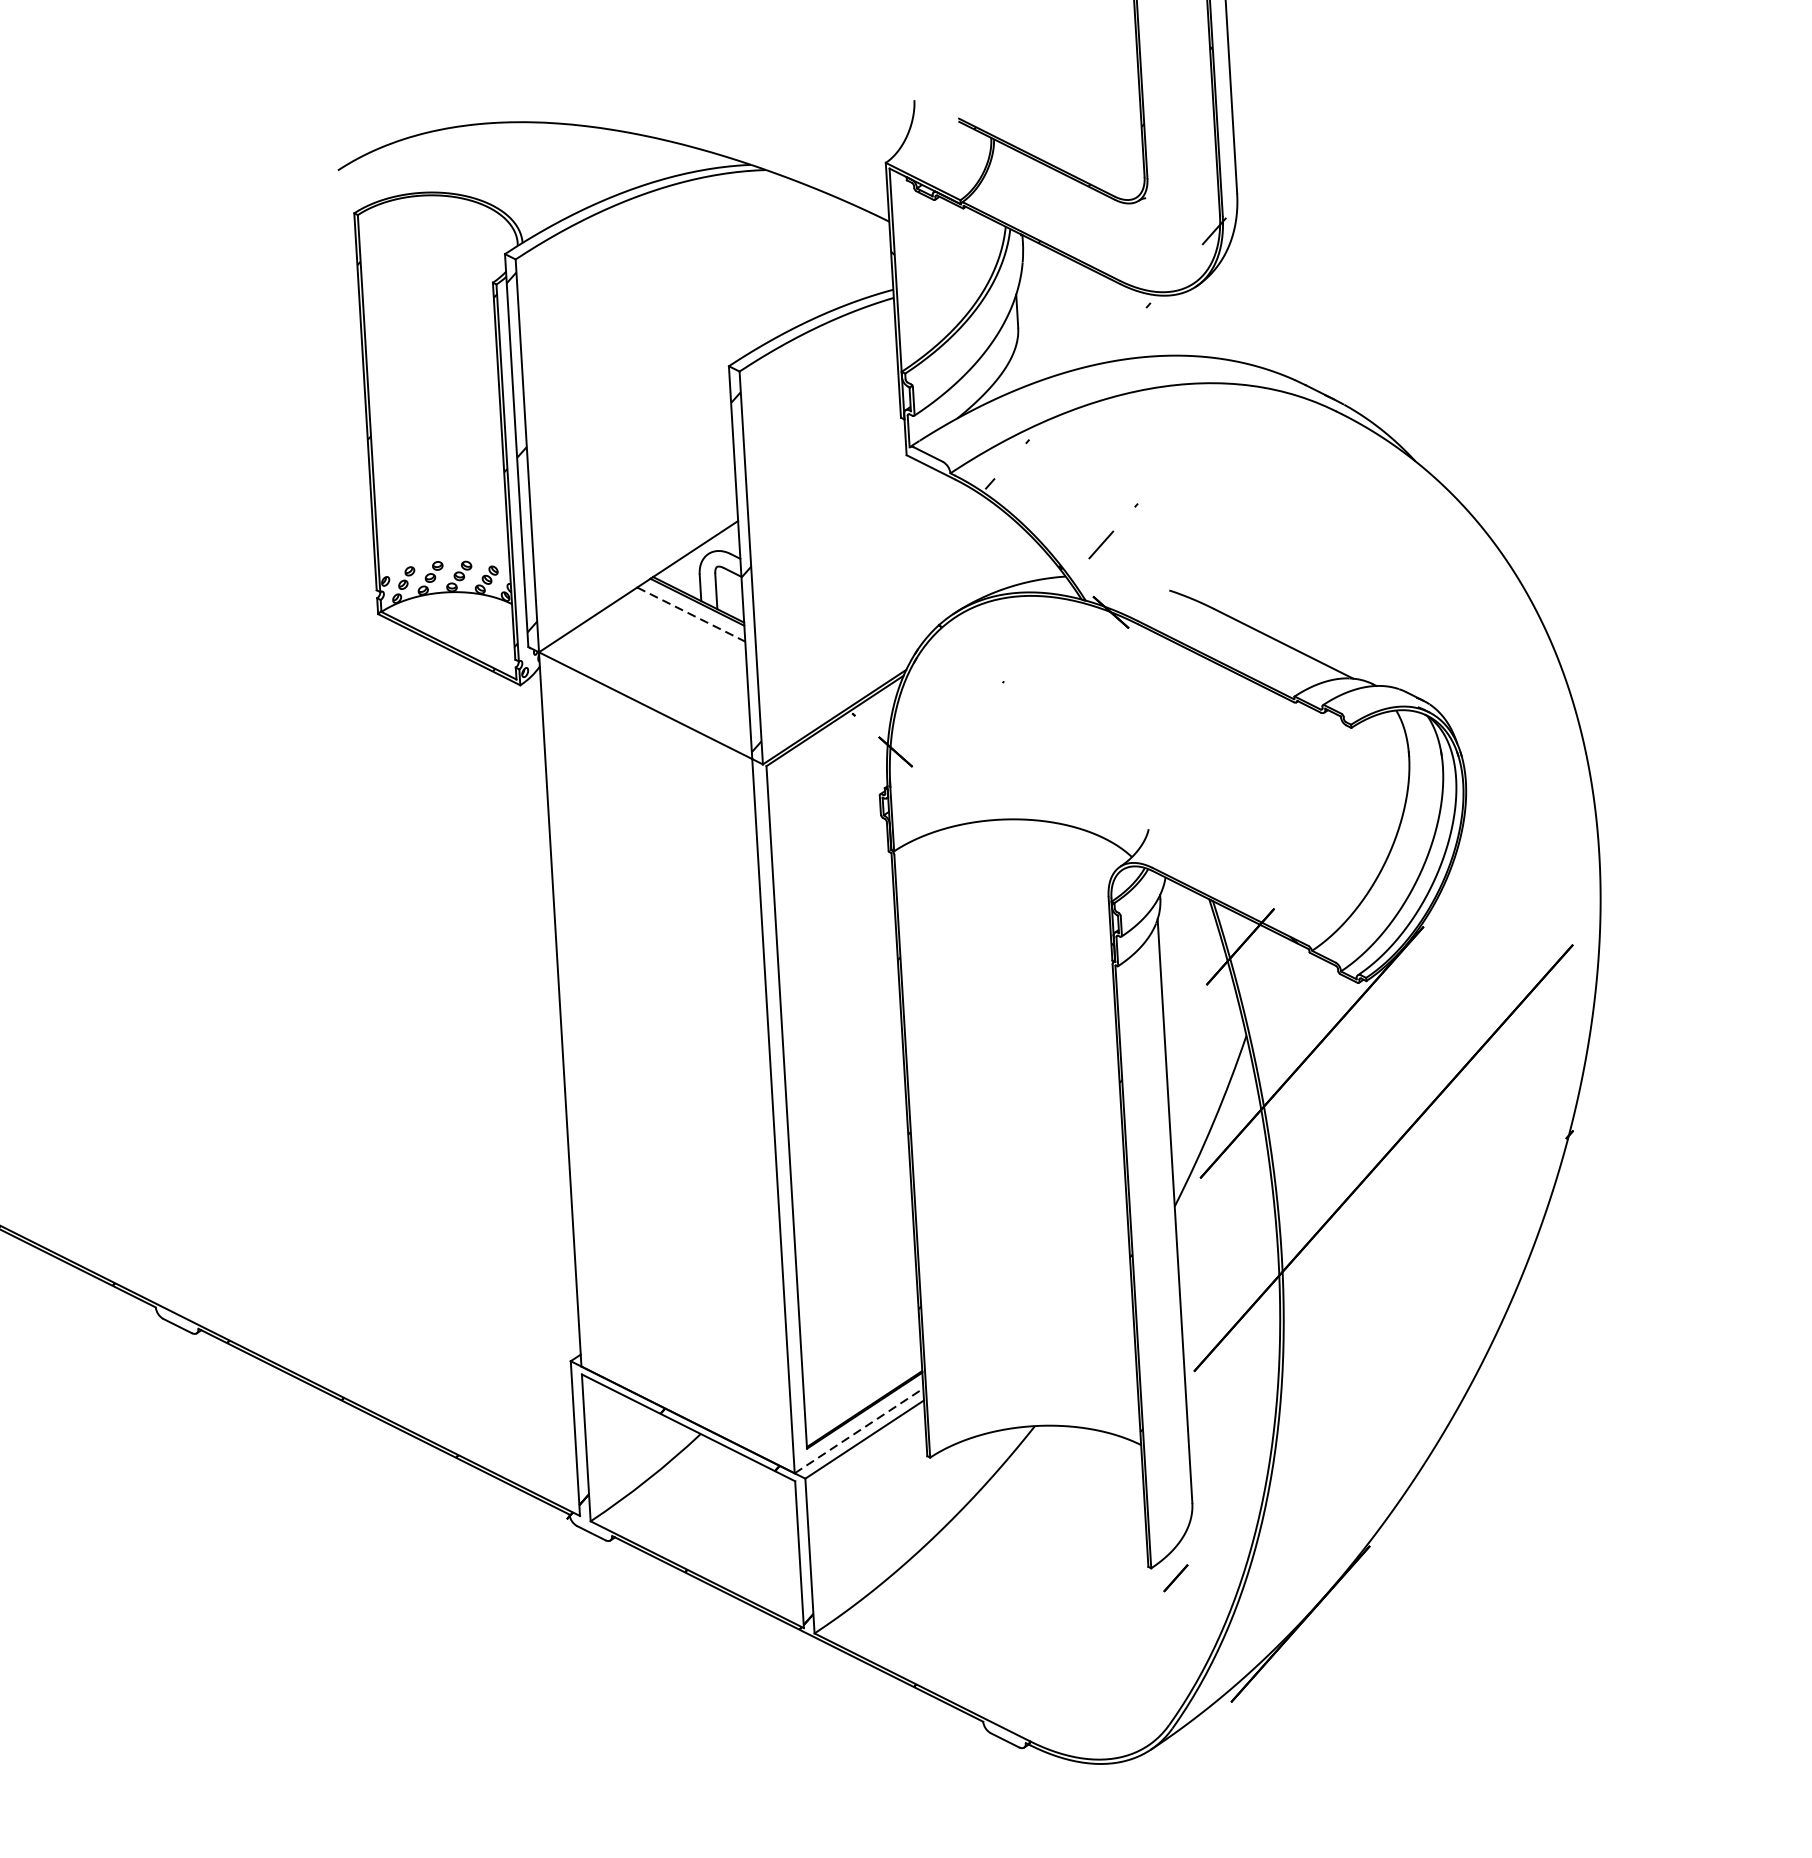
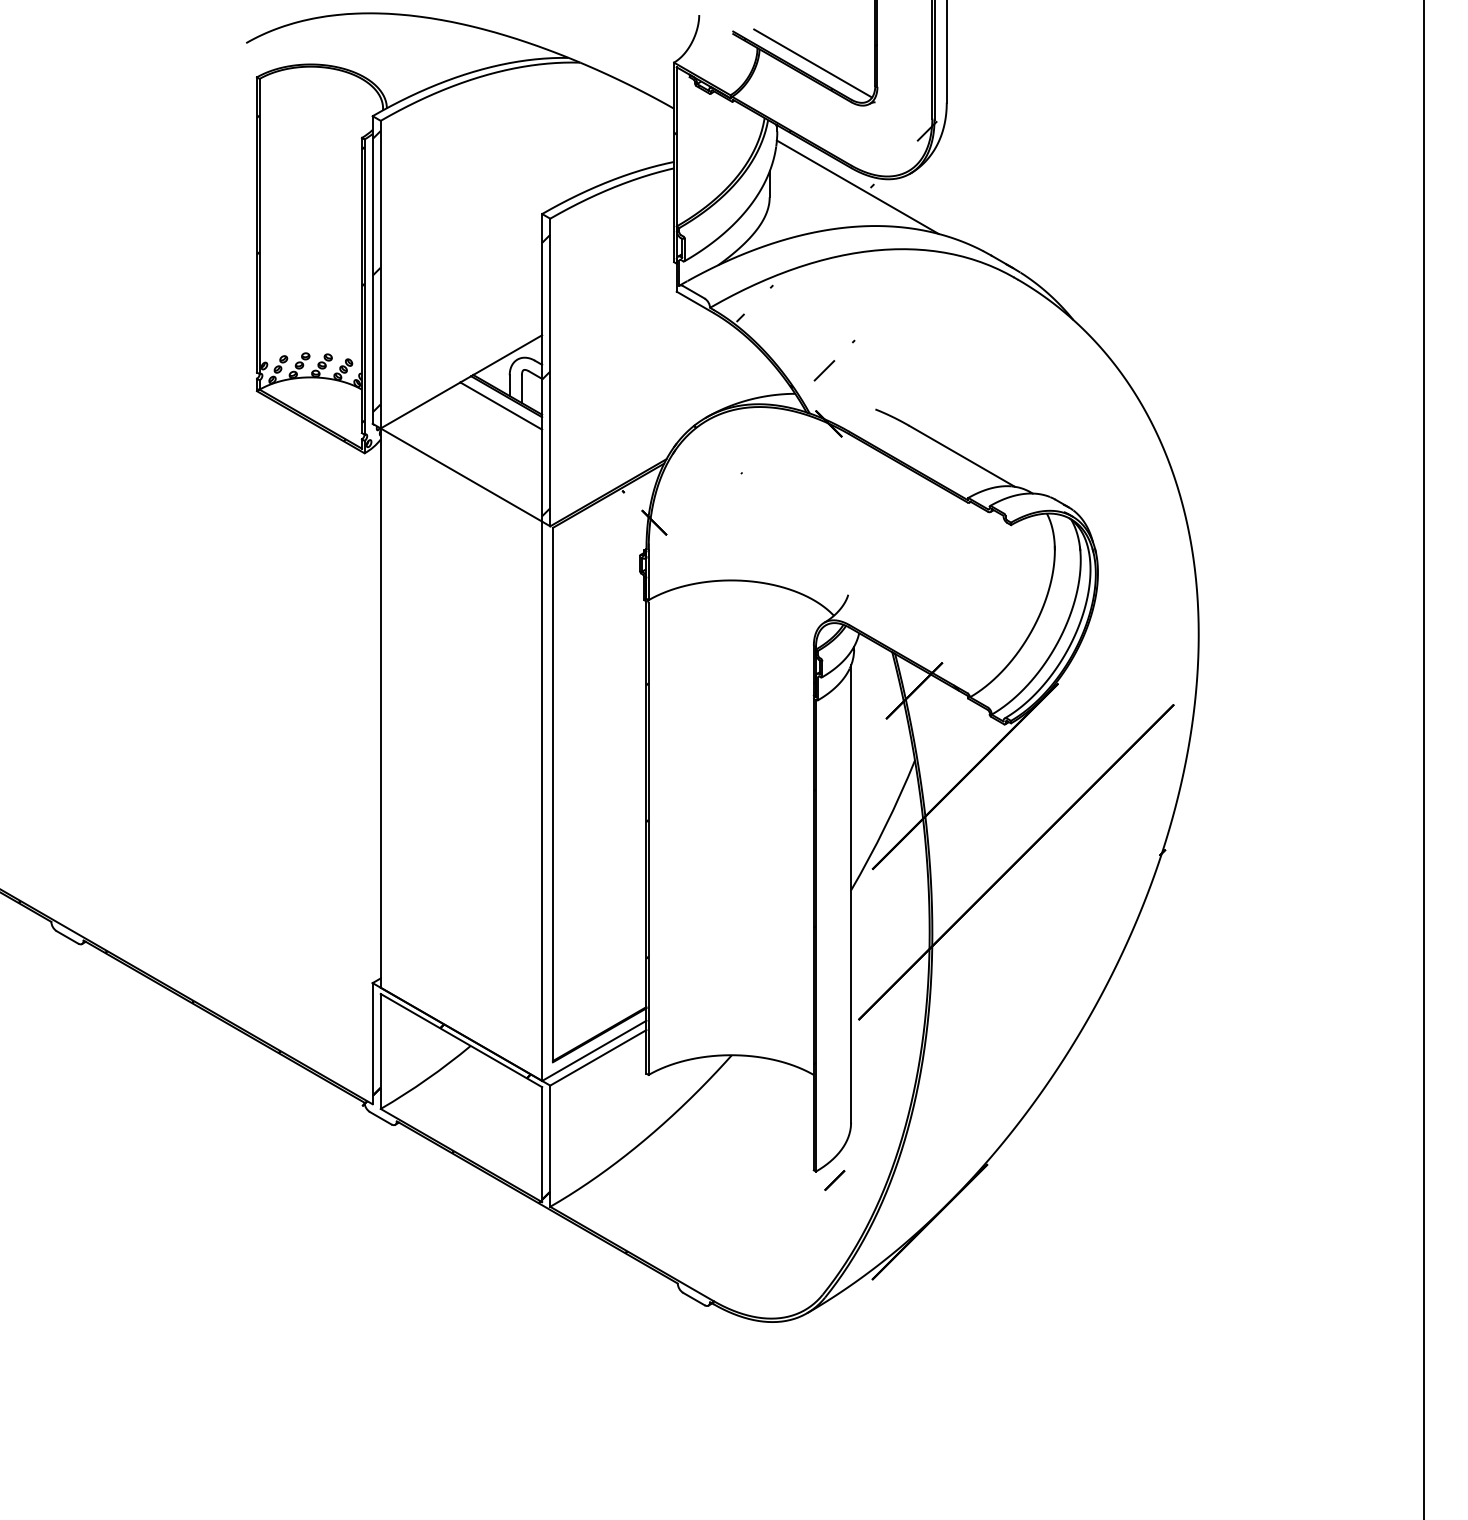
line: (1063, 153) -> (813, 63), added
line: (1129, 308) -> (857, 187), added
line: (691, 615) -> (501, 406), dashed -> solid
line: (859, 1430) -> (594, 1050), dashed -> solid

